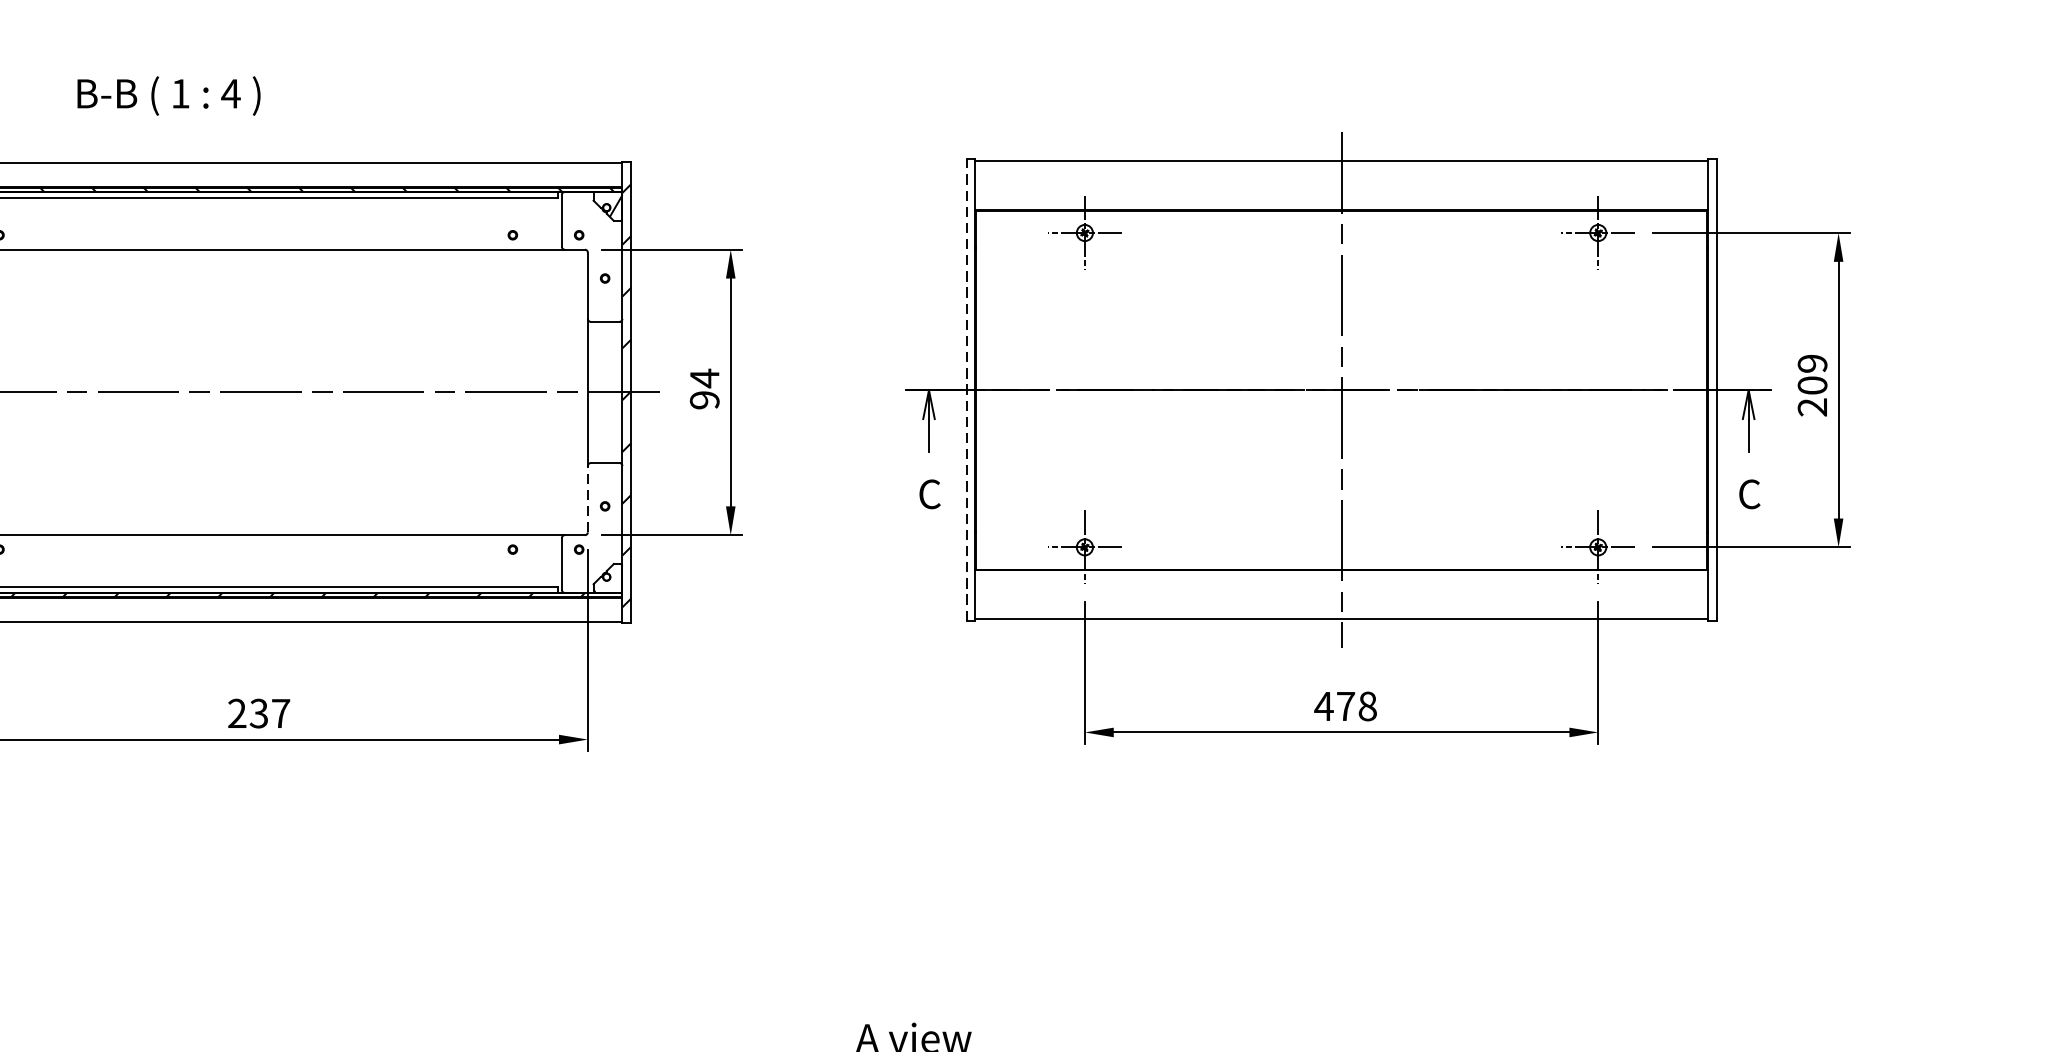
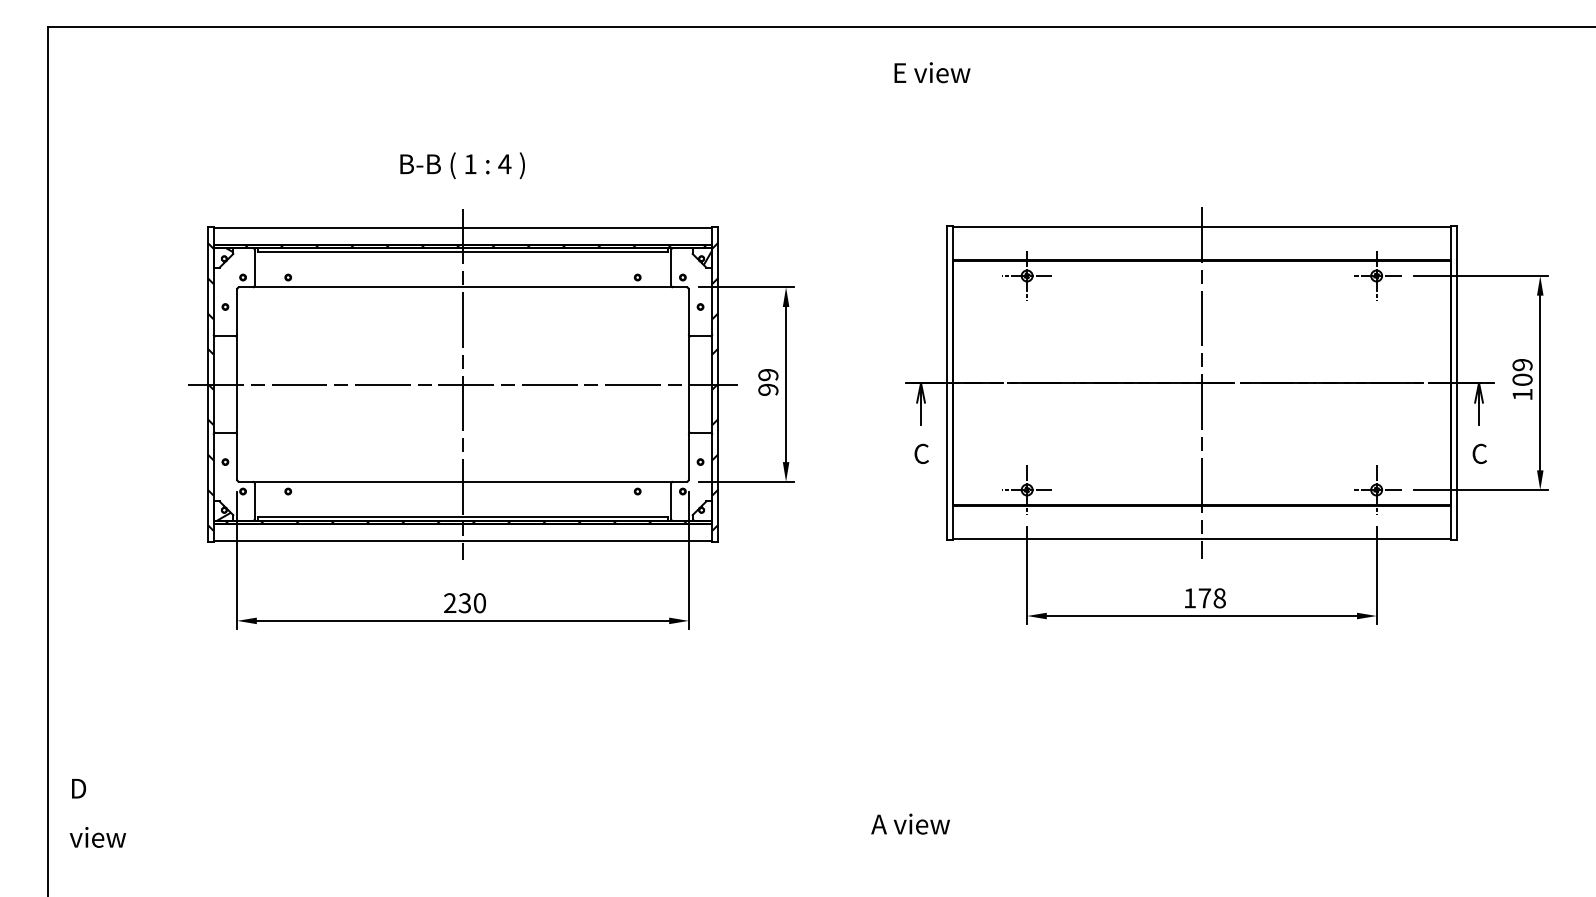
text: (168, 95) -> (462, 165), moved
text: (704, 377) -> (768, 374), 94 -> 99
line: (966, 389) -> (946, 382), dashed -> solid
line: (255, 392) -> (462, 384), added
text: (1812, 407) -> (1522, 394), 209 -> 109
line: (587, 499) -> (688, 457), dashed -> solid
text: (1323, 706) -> (1189, 598), 478 -> 178
text: (280, 714) -> (479, 603), 237 -> 230

